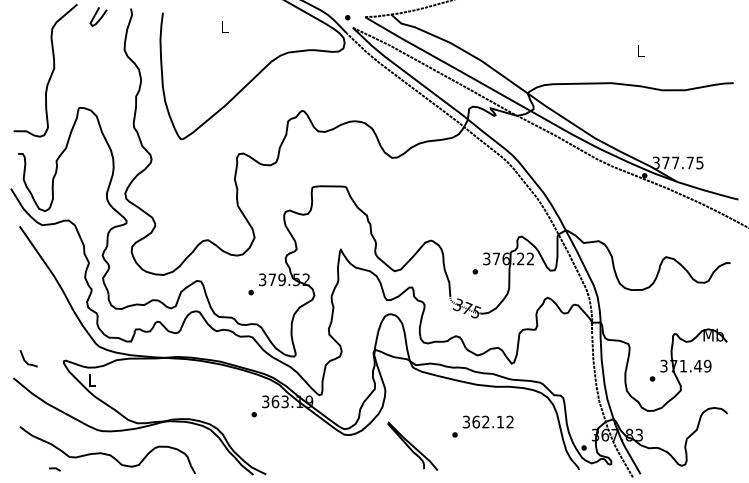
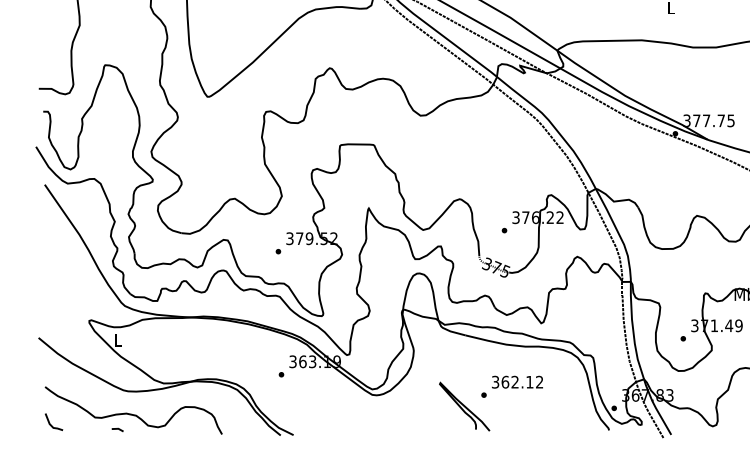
line: (25, 360) -> (50, 424), moved
curve: (412, 445) -> (464, 405), moved
line: (54, 469) -> (117, 430), moved

